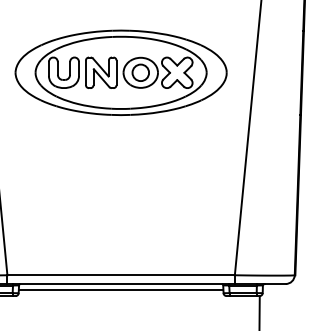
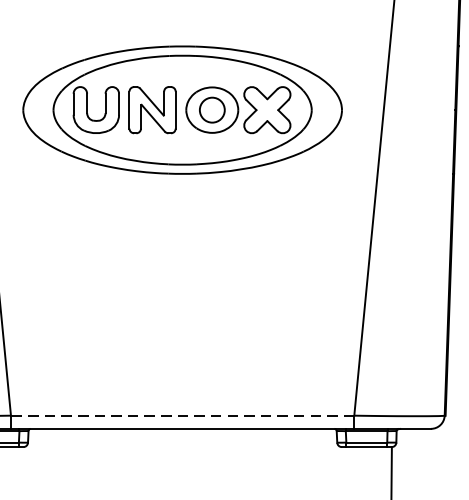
line: (121, 275) -> (183, 416), solid -> dashed
line: (120, 289) -> (181, 437), removed

